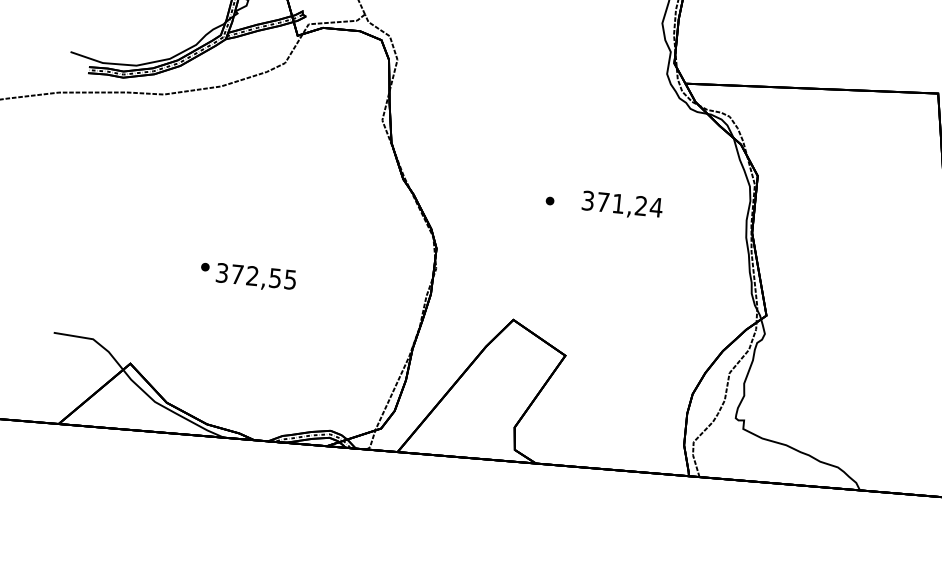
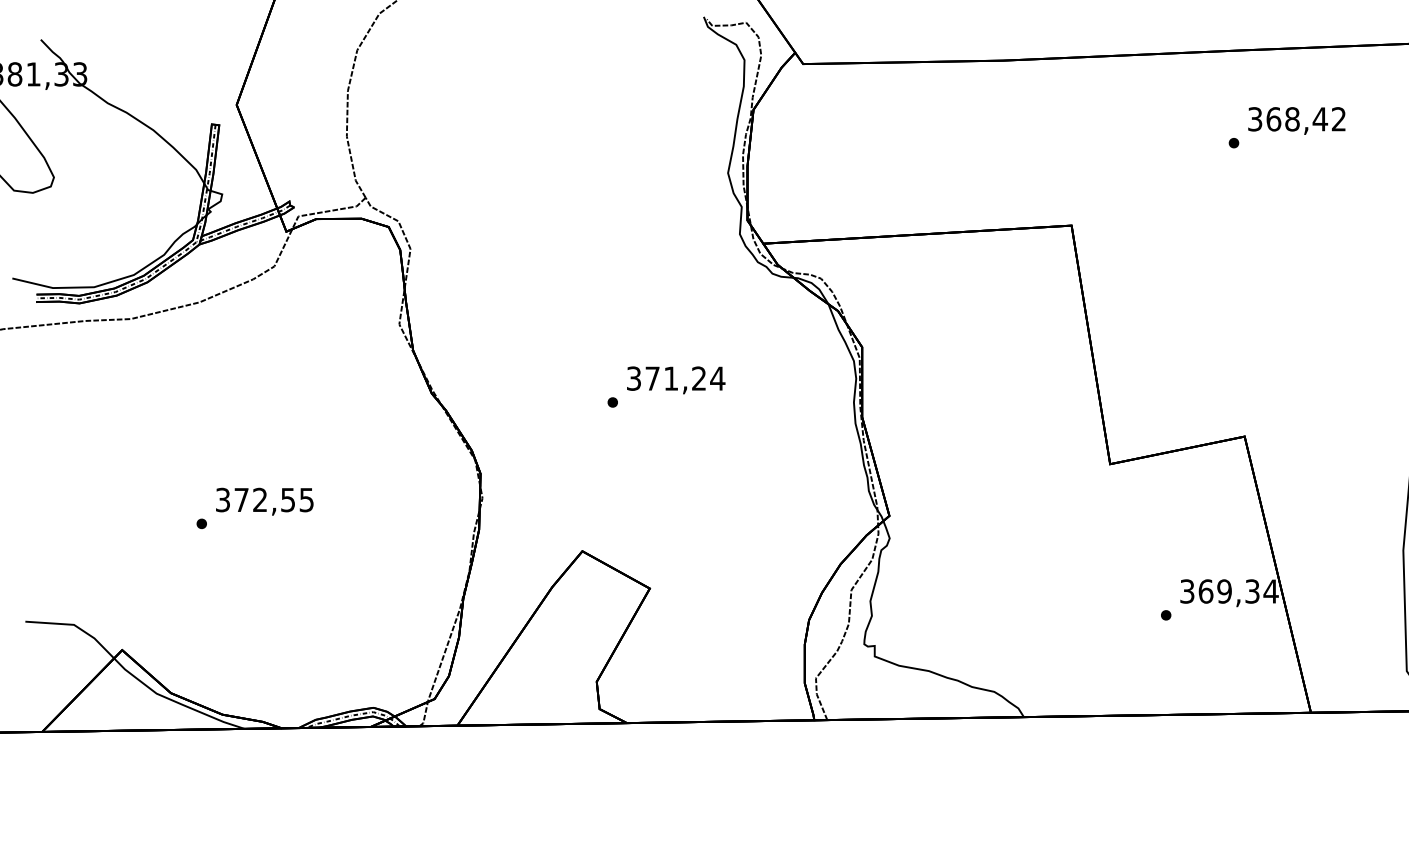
text: (622, 205) -> (676, 380), moved
text: (255, 277) -> (264, 501), moved

